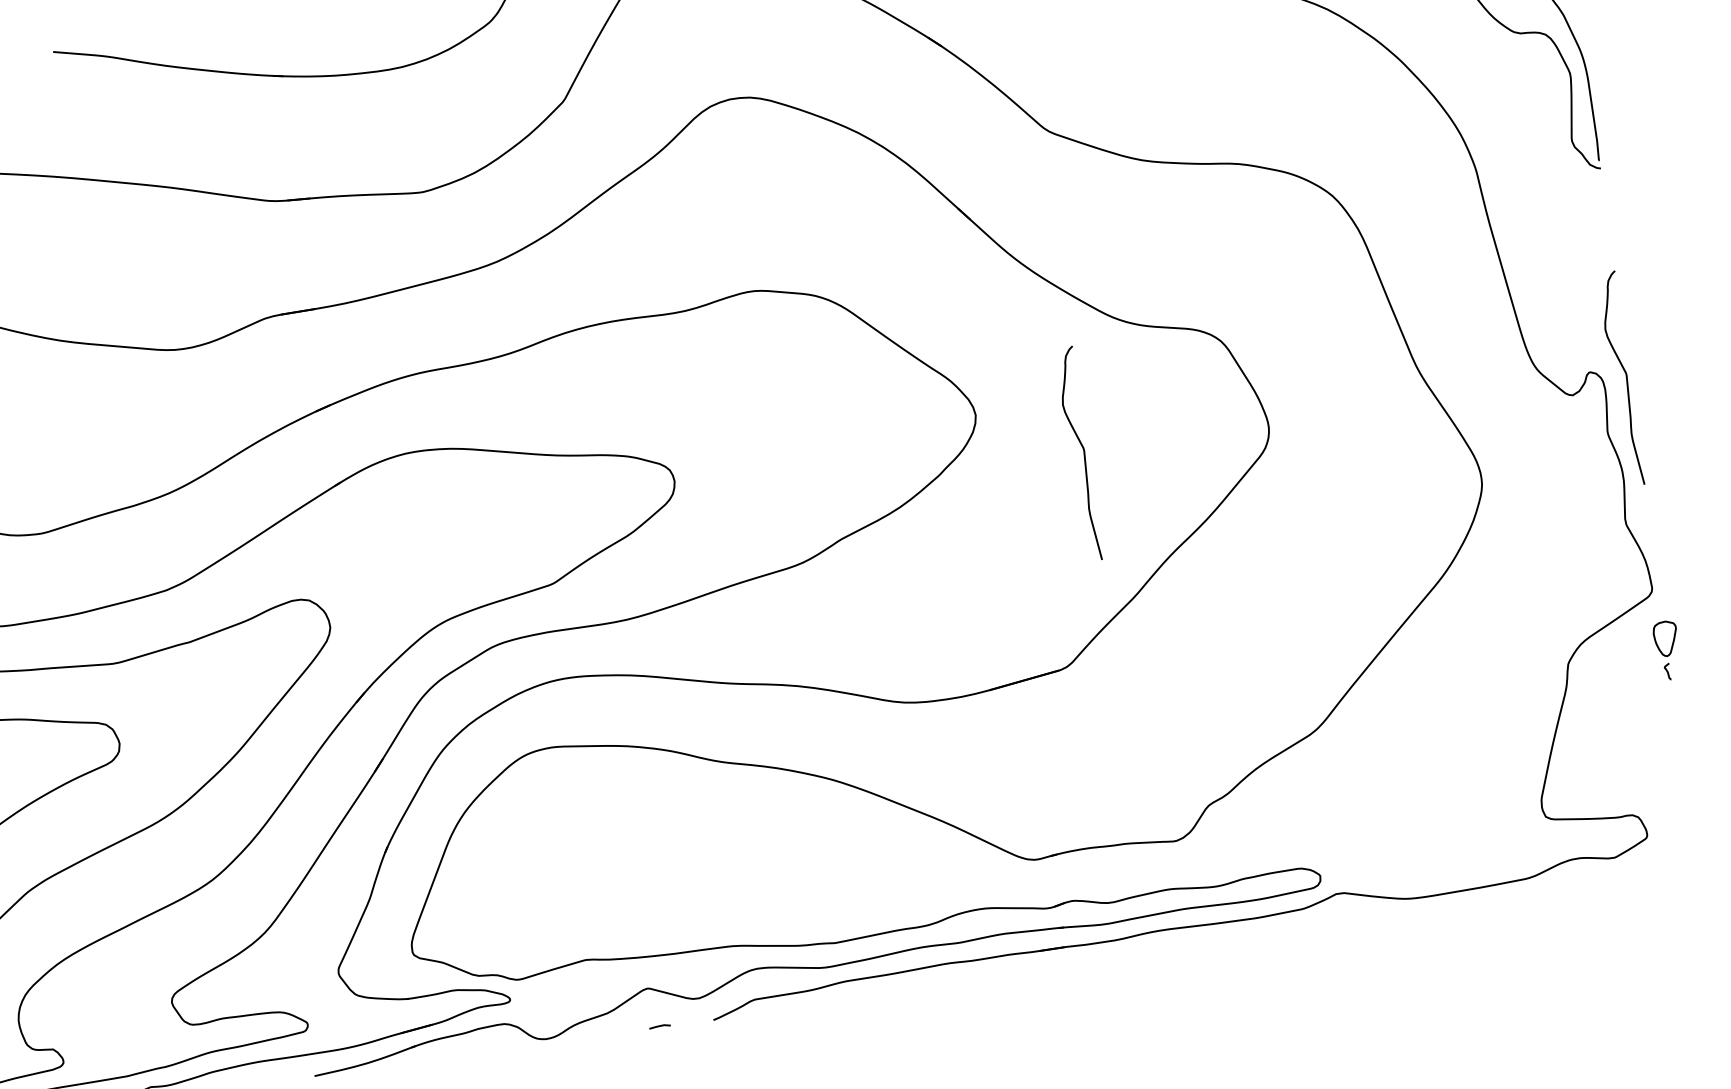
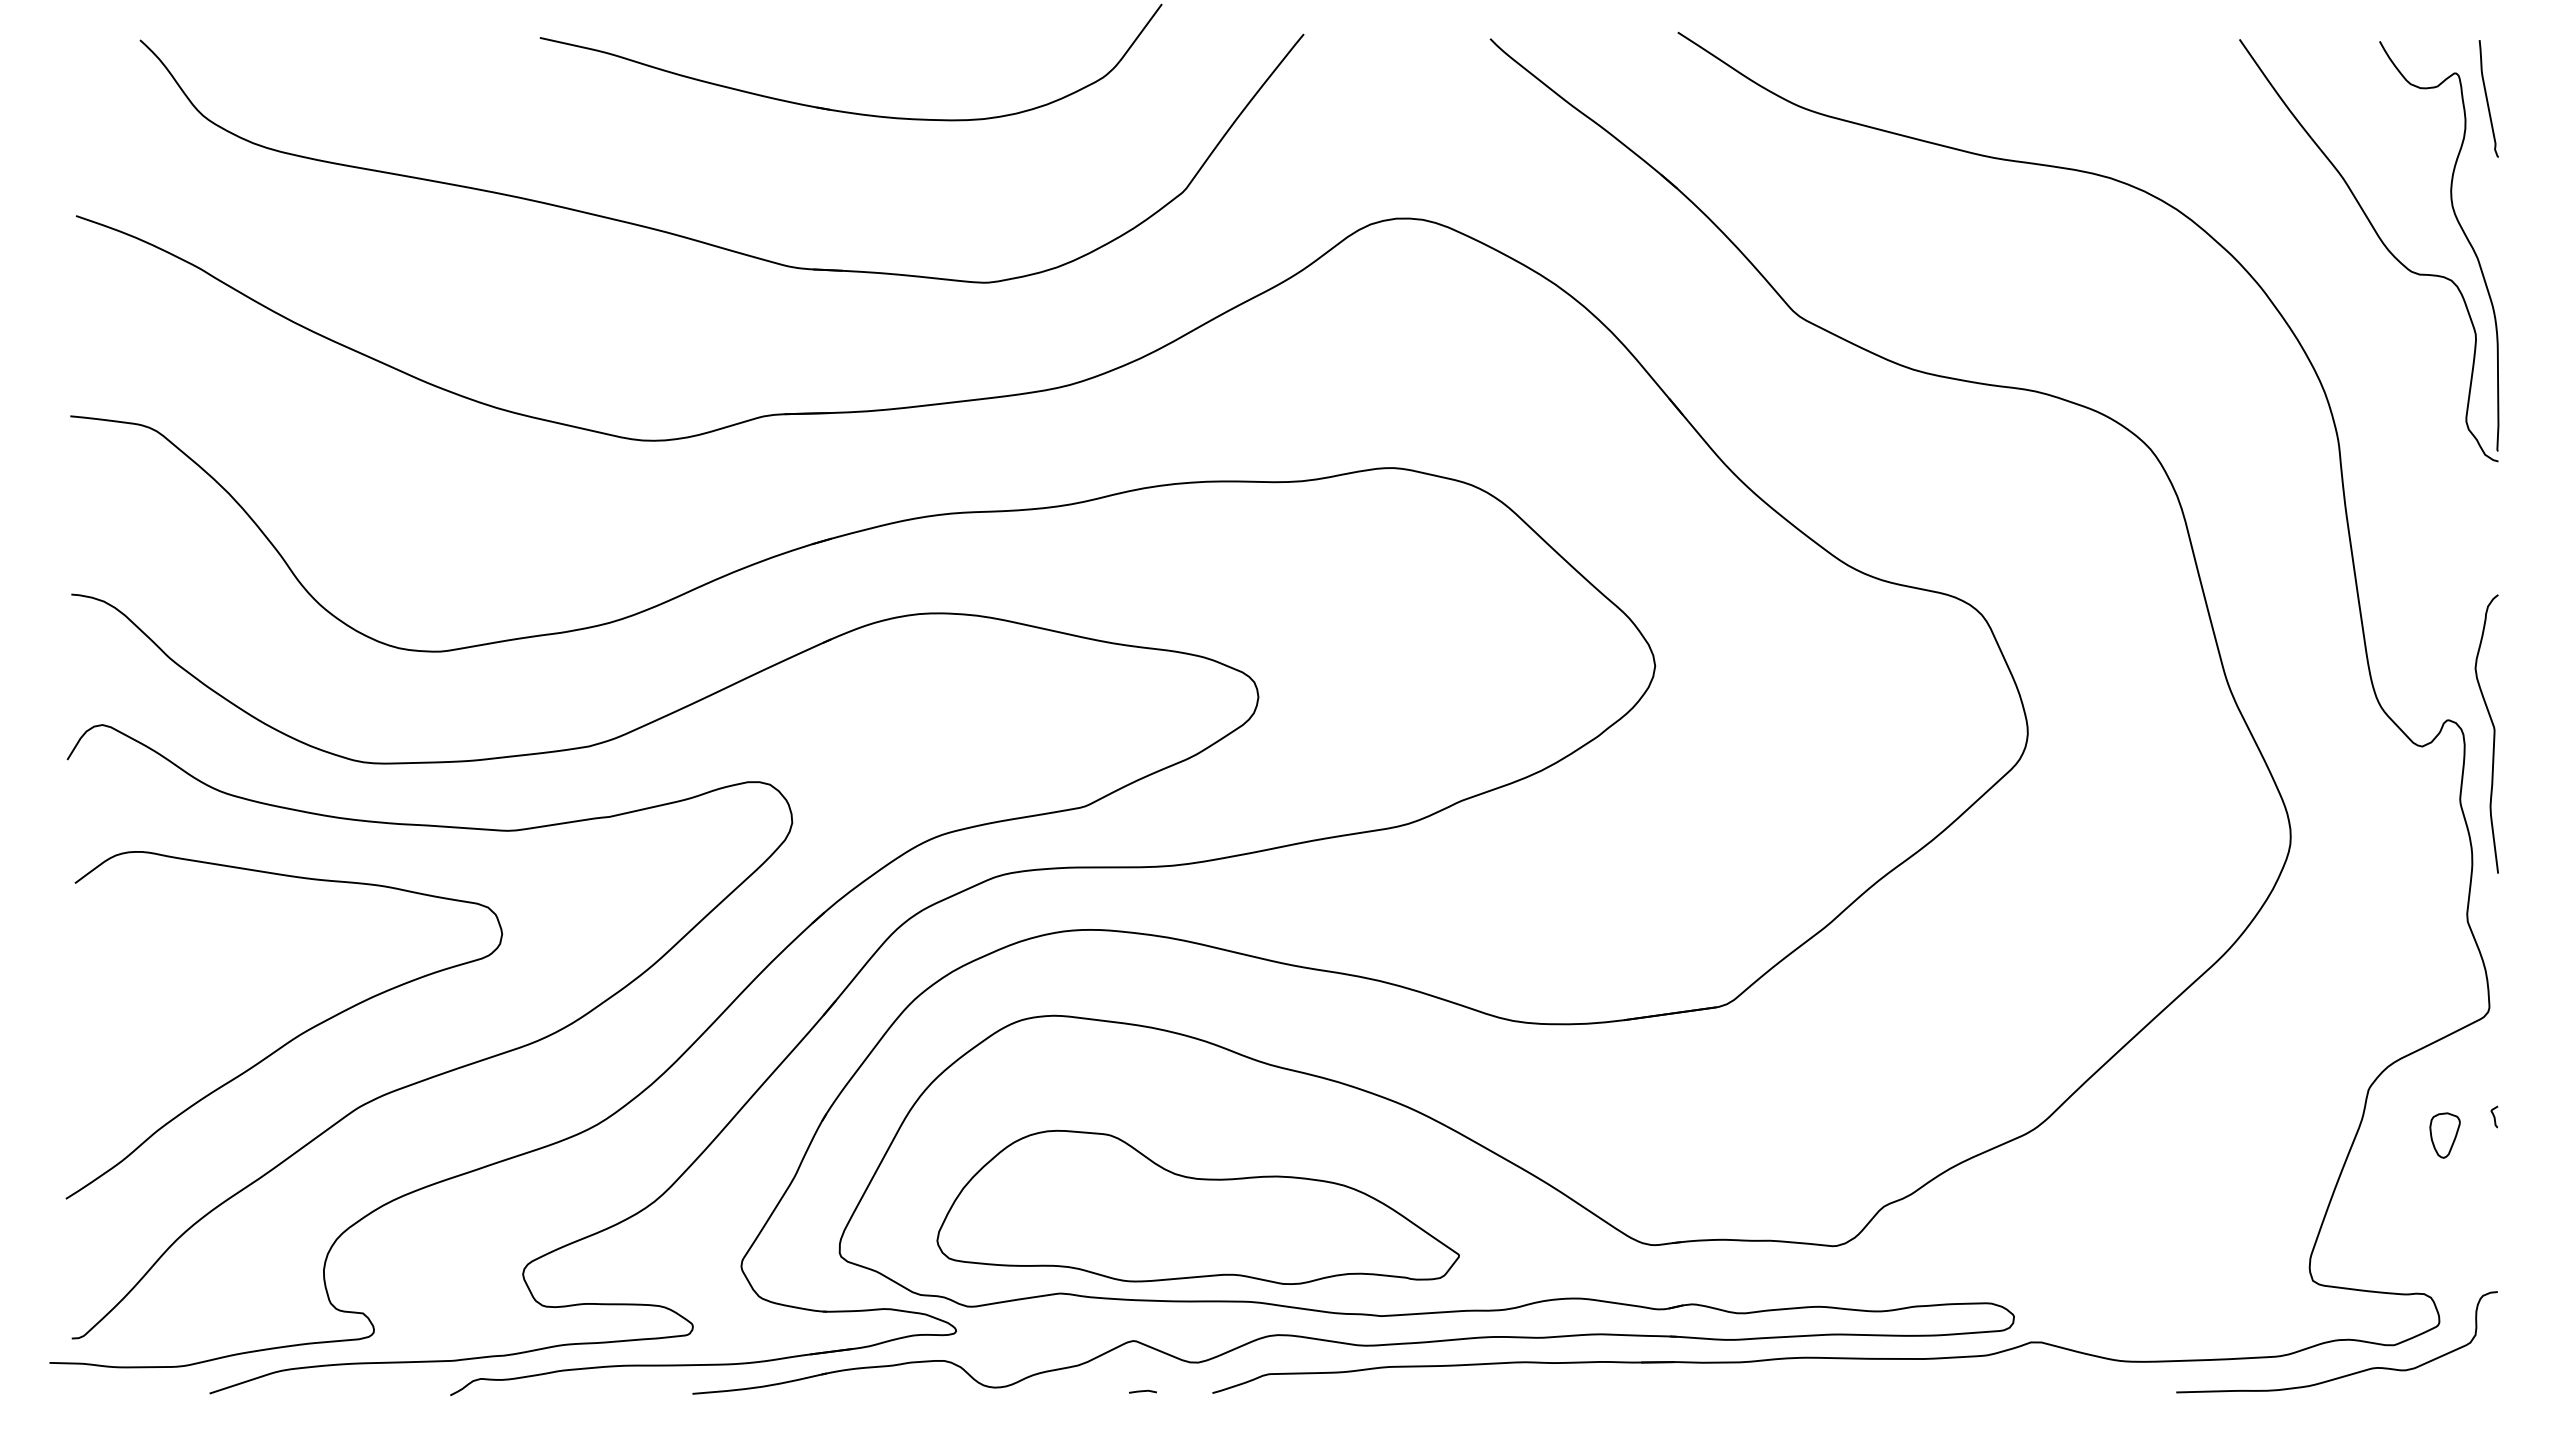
curve: (1083, 452) -> (1786, 733), removed
part: (1665, 638) -> (2444, 1135), moved
part: (682, 878) -> (1197, 1206), added
curve: (1581, 885) -> (2346, 1374), added

